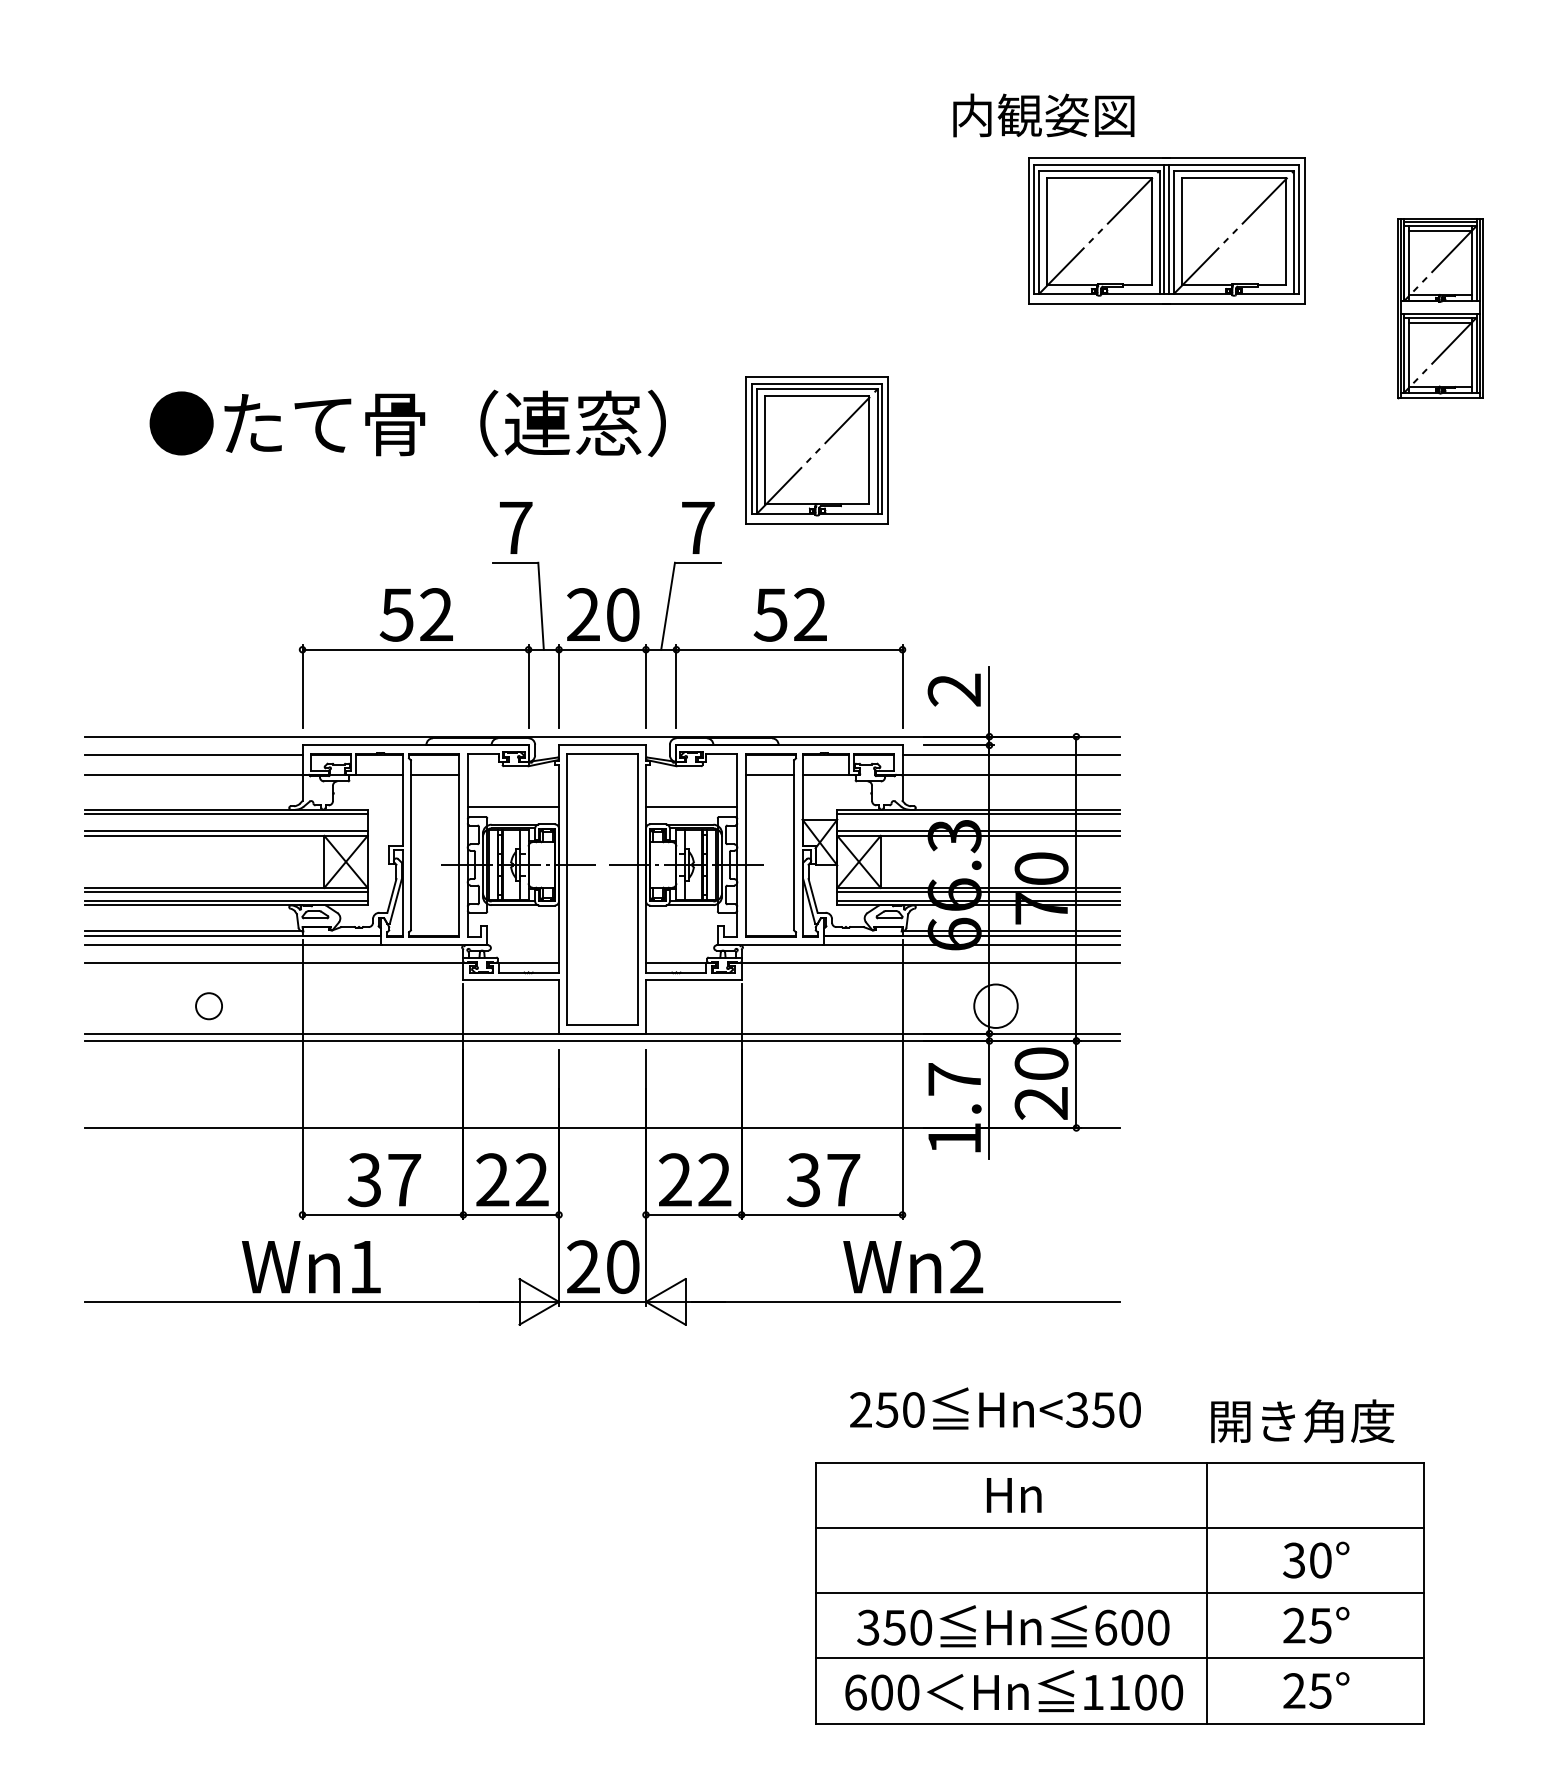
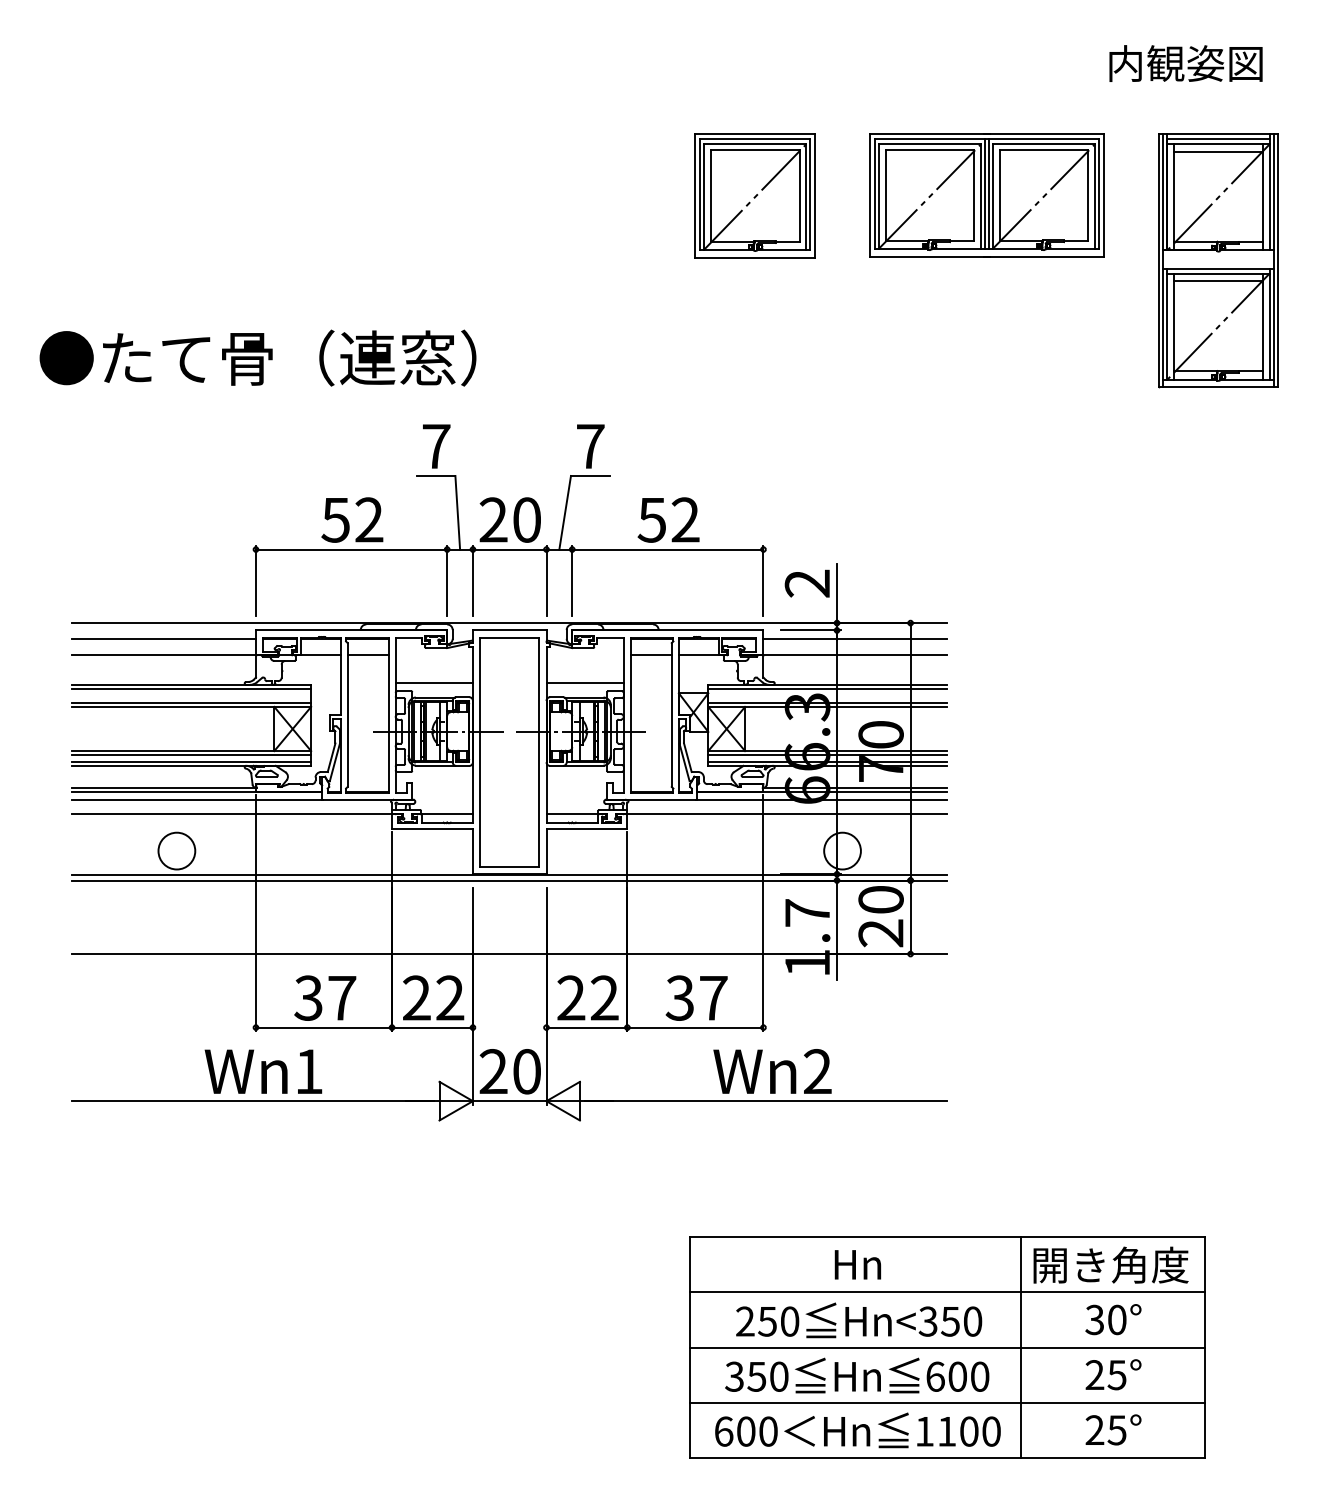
text: (1043, 115) -> (1185, 63), moved
part: (1440, 308) -> (1218, 260), size x1.67
text: (407, 422) -> (257, 357), moved
part: (816, 449) -> (754, 195), moved
circle: (208, 1005) -> (176, 850), size x1.67
text: (995, 1408) -> (859, 1320), moved
text: (1302, 1420) -> (1110, 1264), moved

